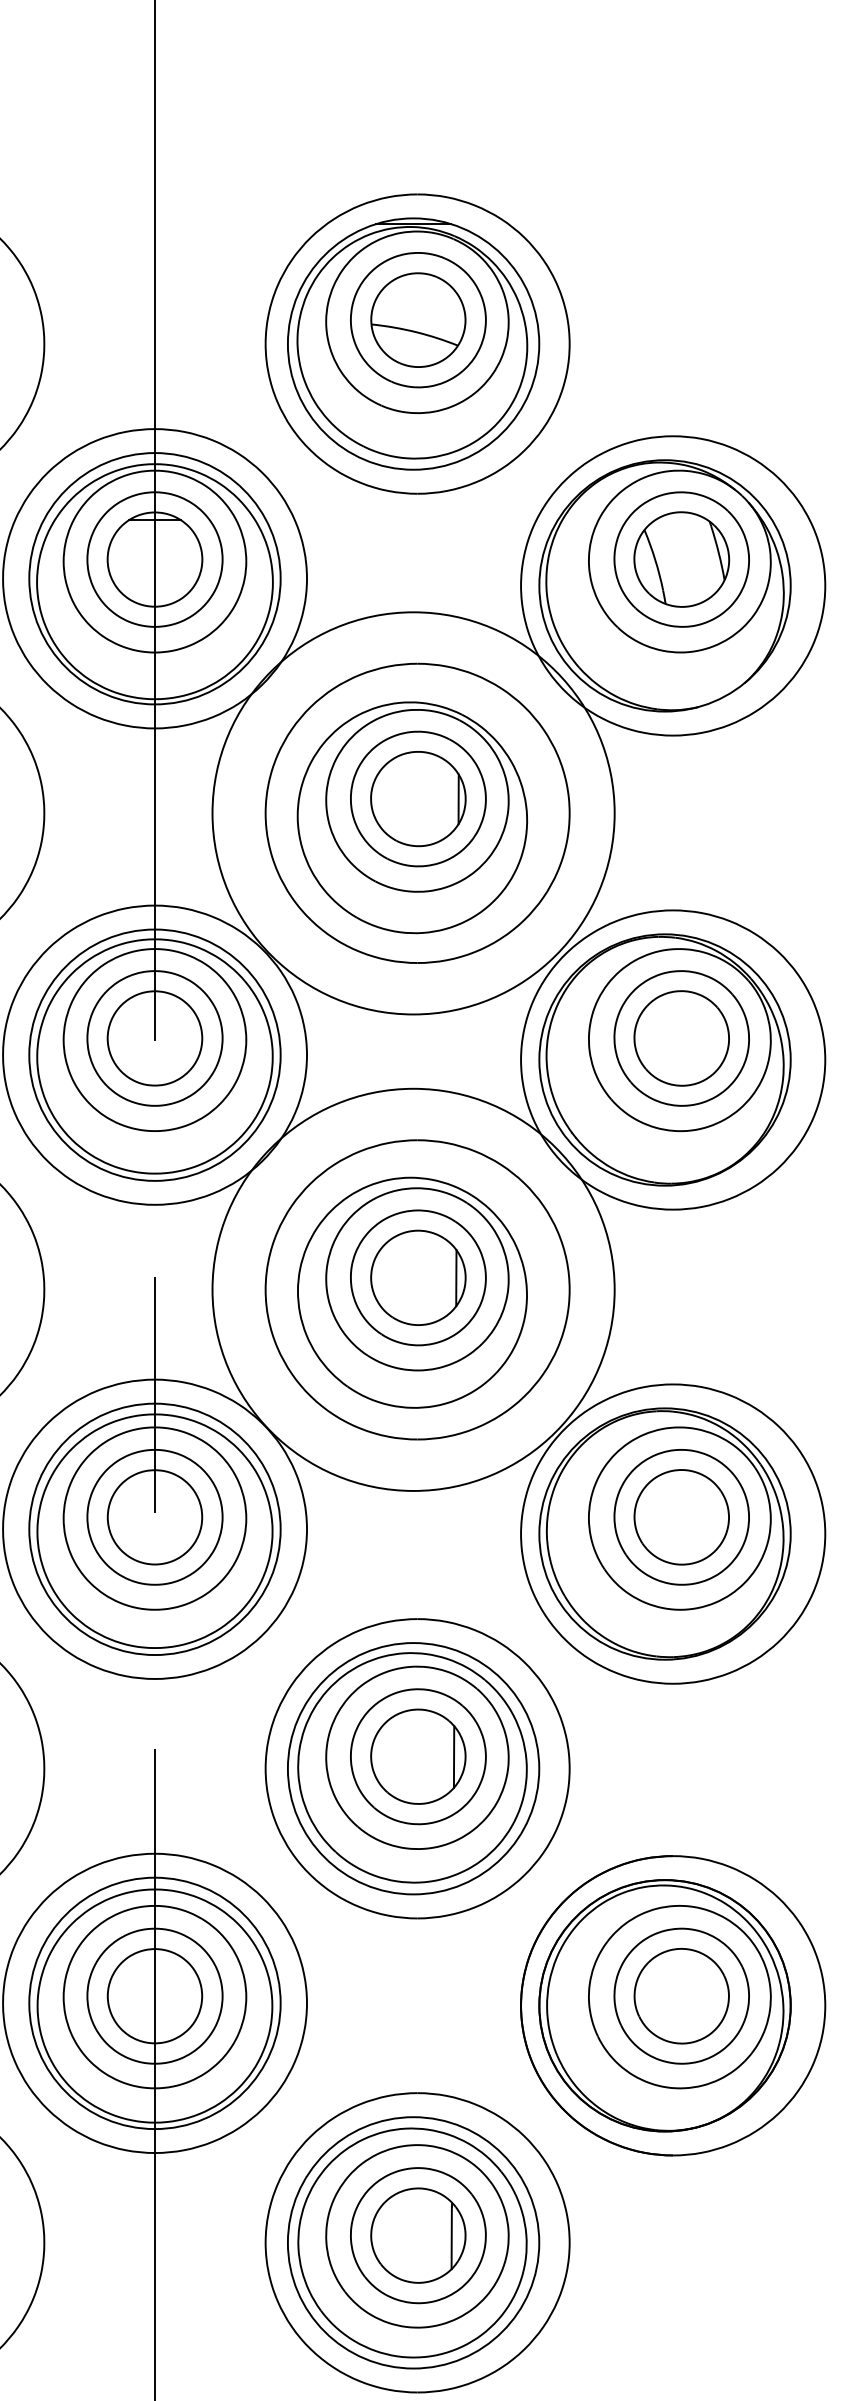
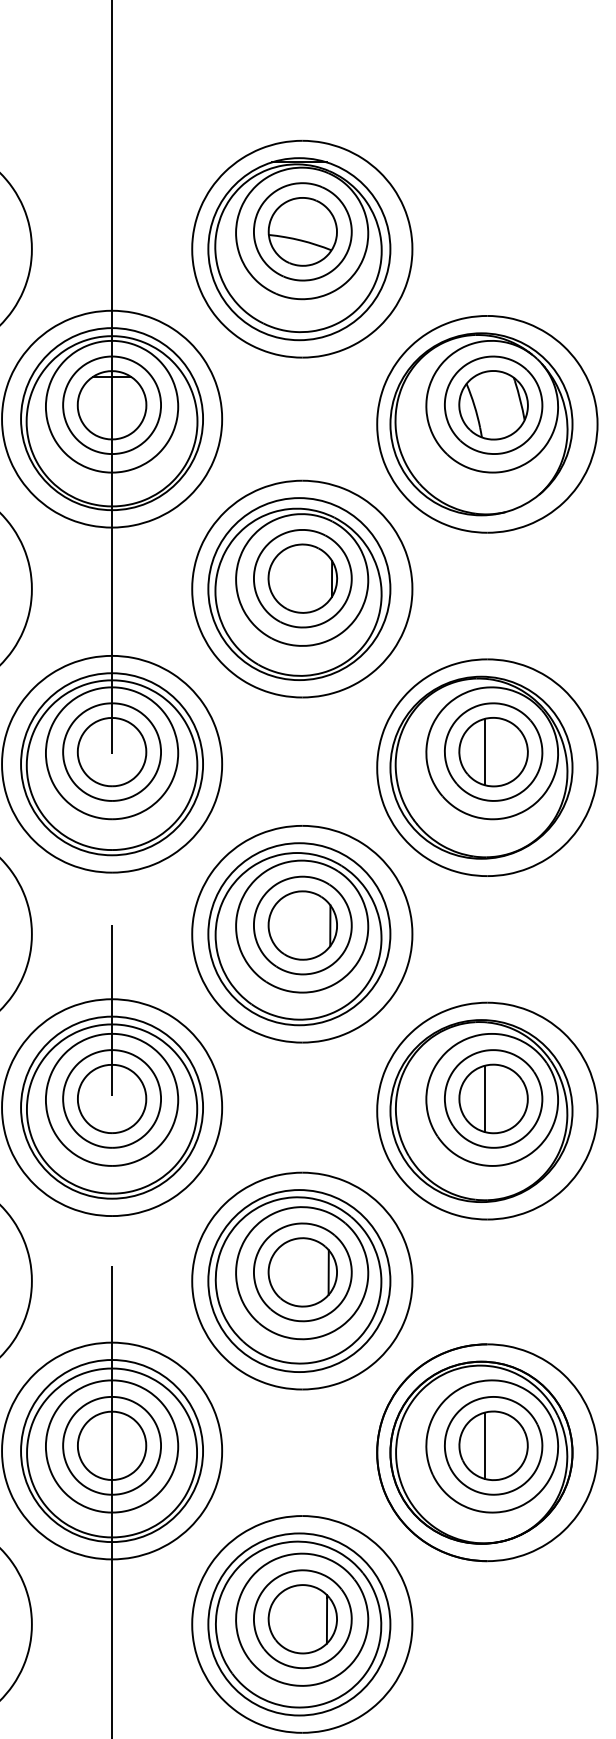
circle: (413, 813) -> (299, 589), size x0.62
line: (669, 1038) -> (484, 752), added
circle: (413, 1289) -> (299, 933), size x0.62
line: (669, 1517) -> (484, 1099), added
line: (669, 1995) -> (484, 1445), added

